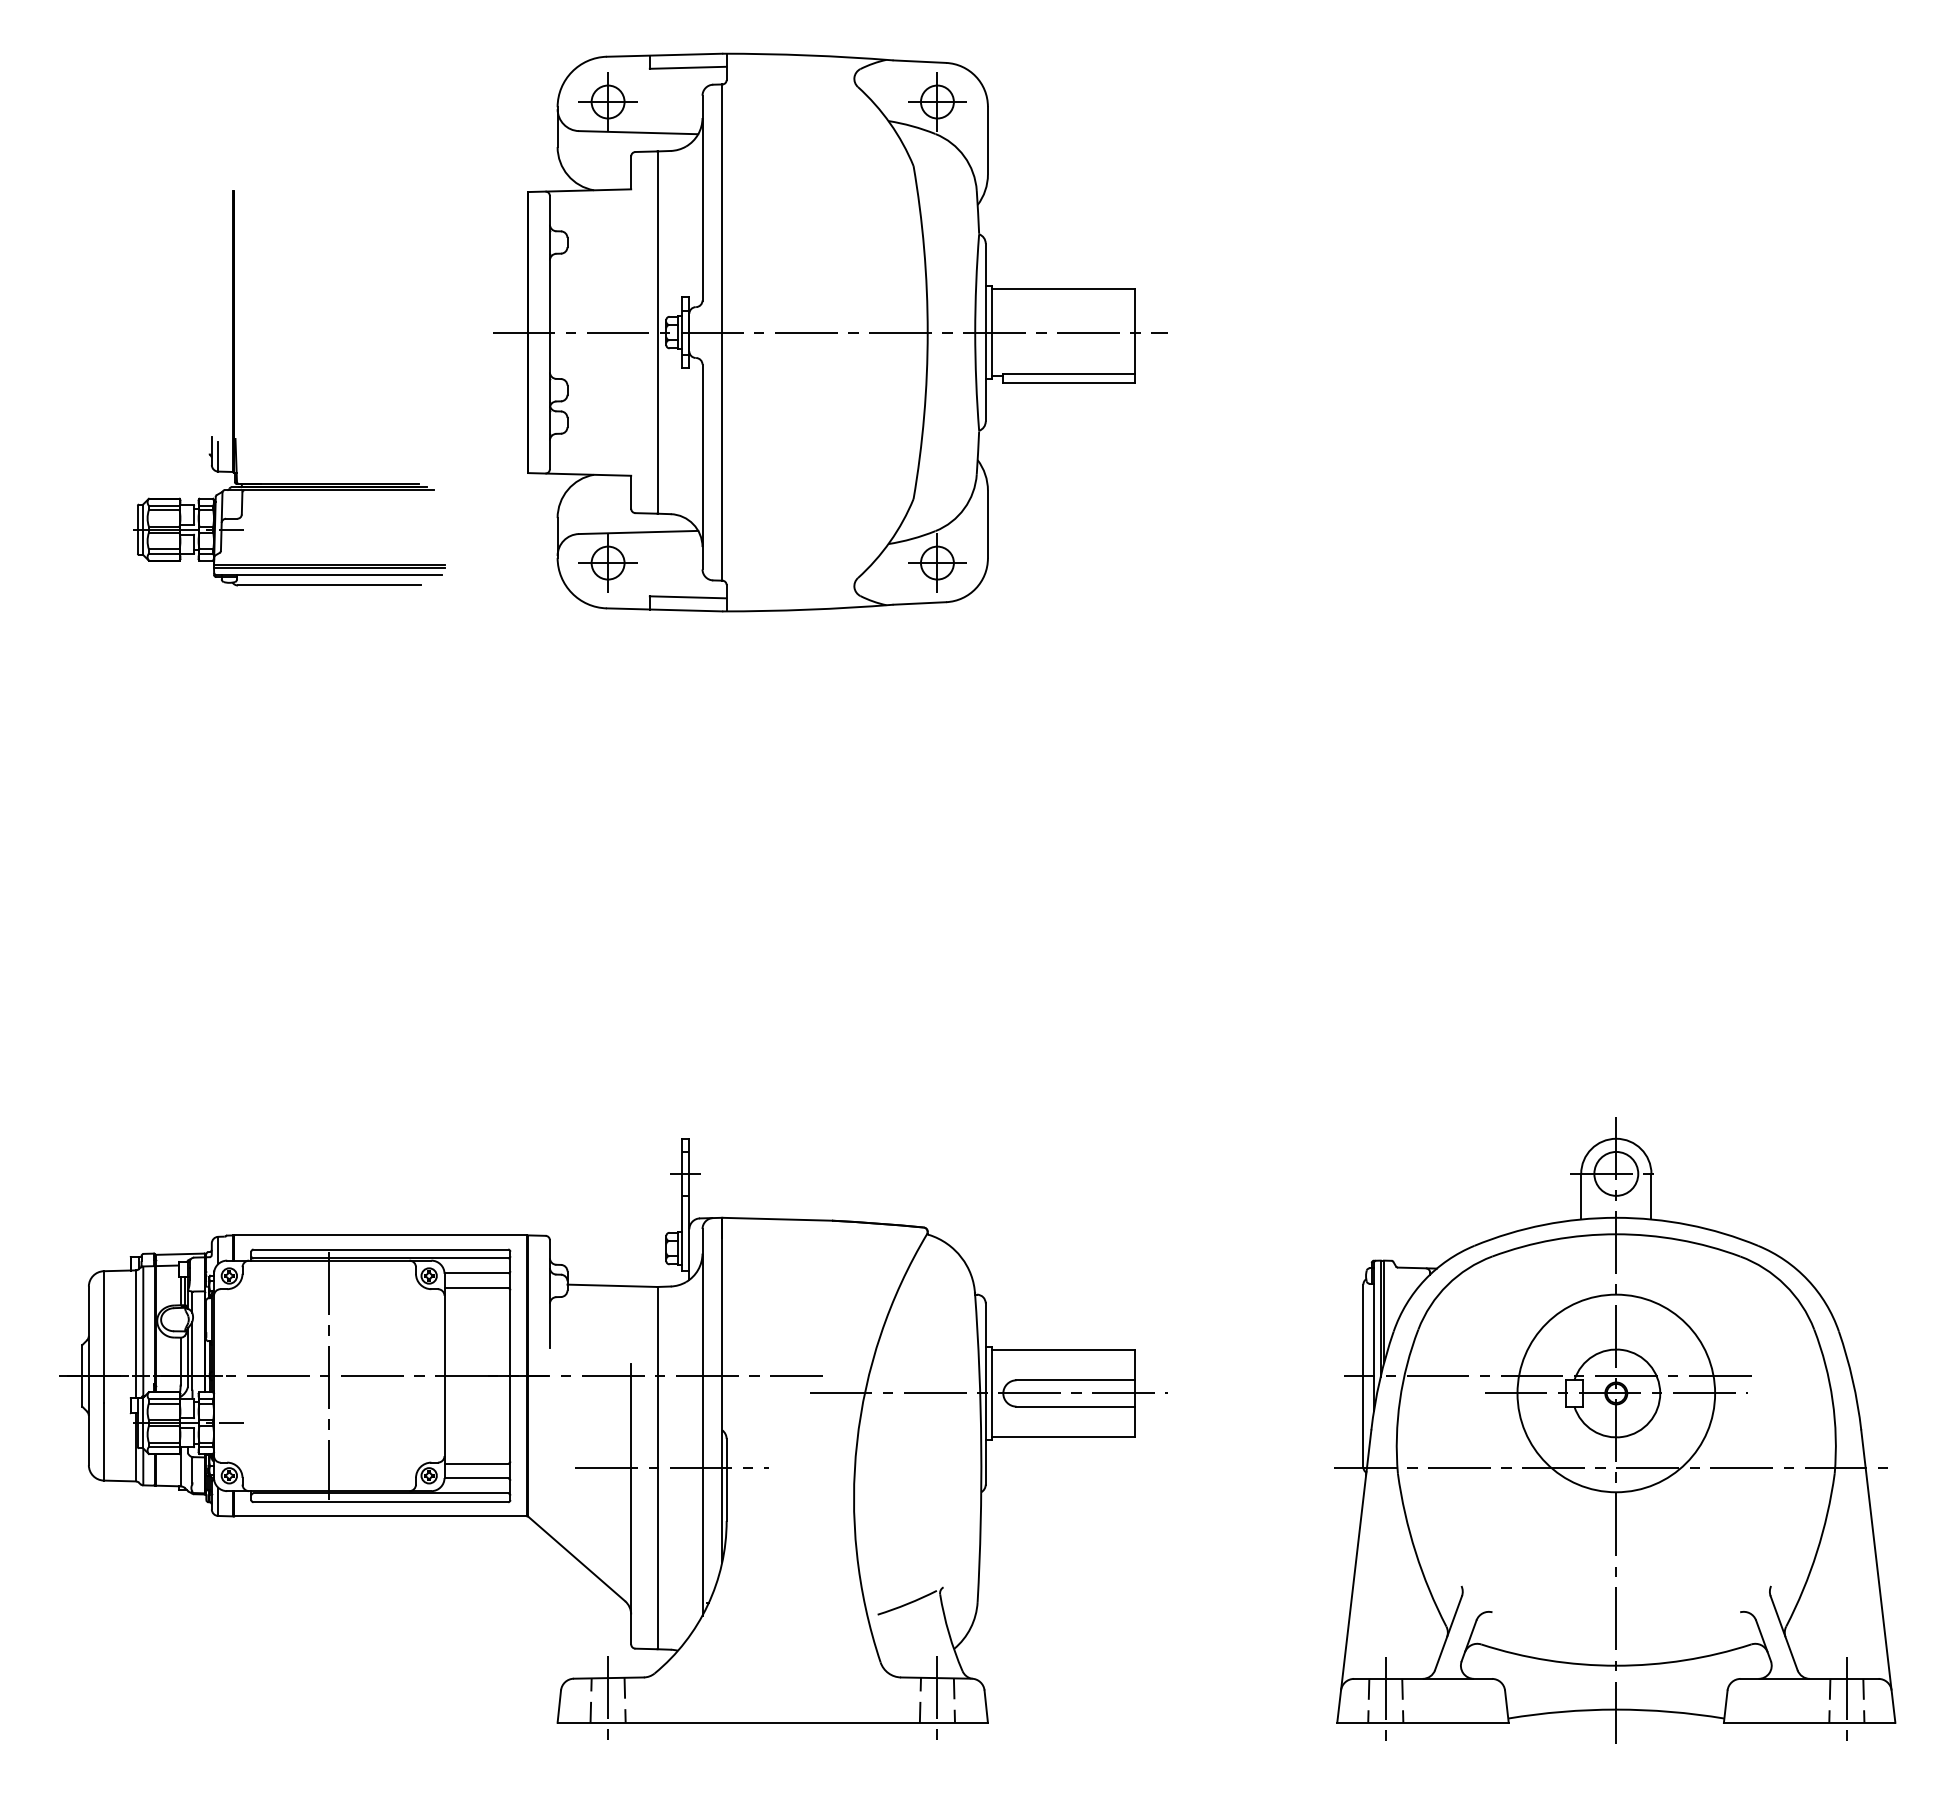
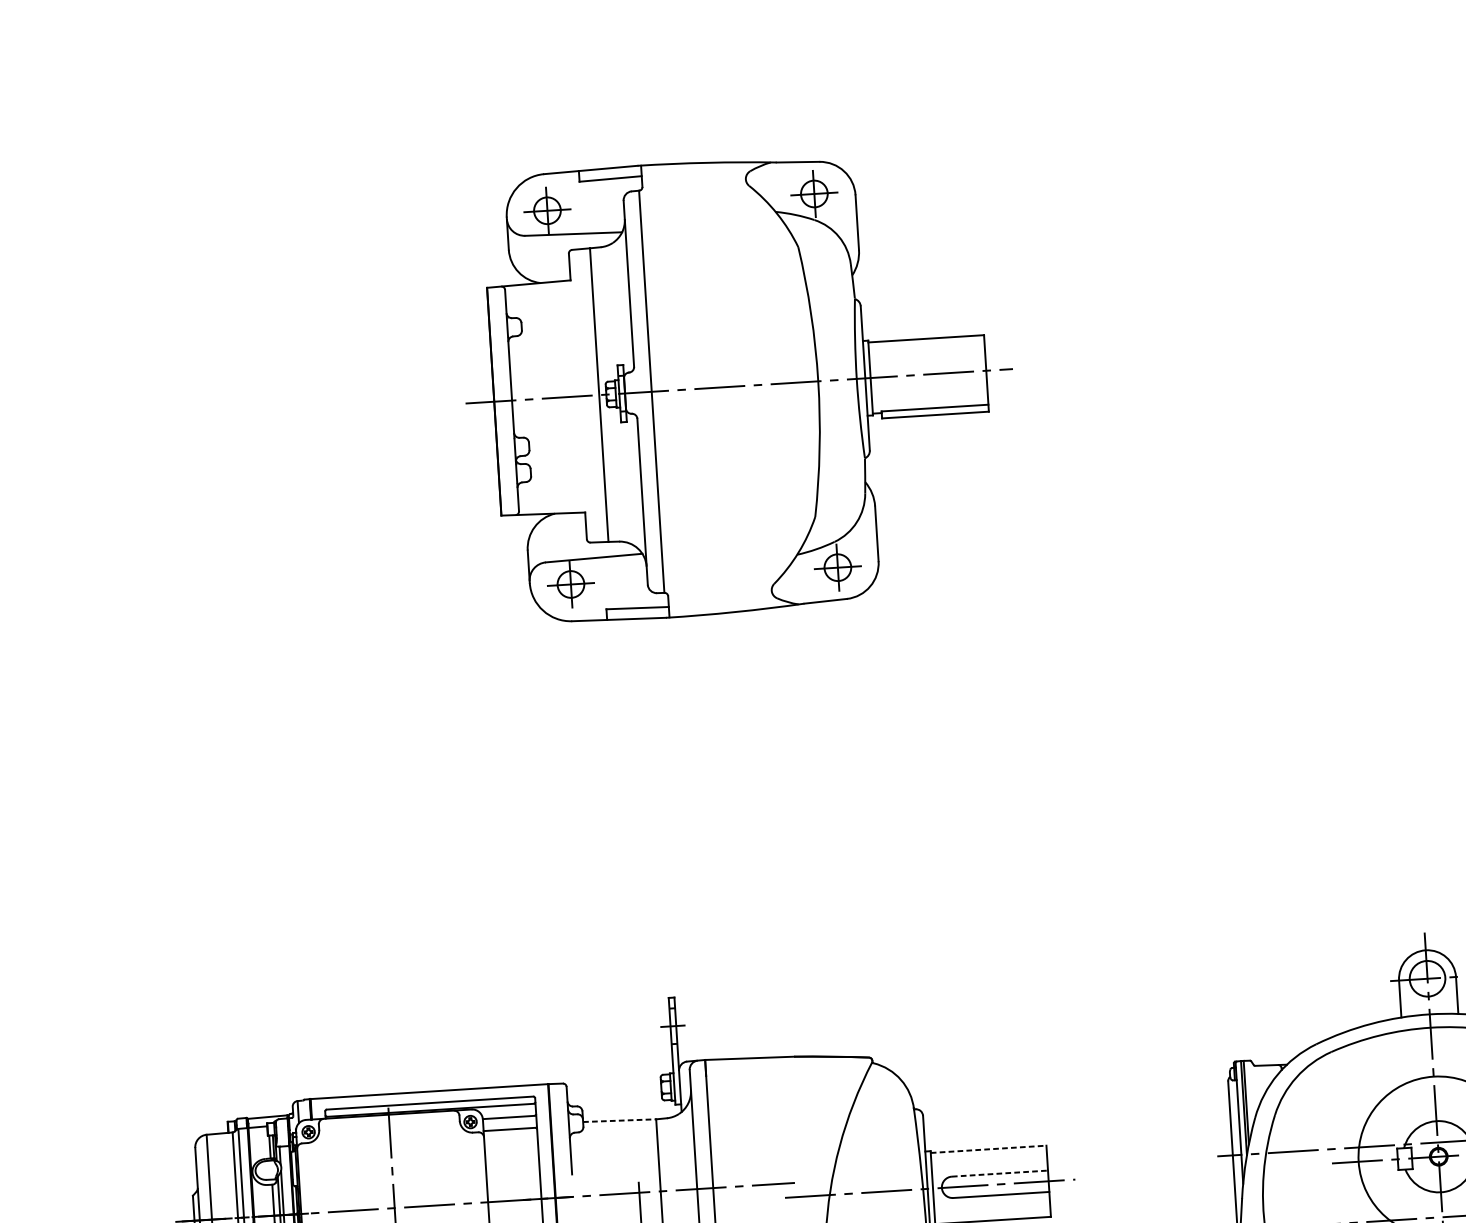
part: (830, 332) -> (739, 386), moved
part: (234, 388) -> (267, 412), removed
line: (613, 1285) -> (620, 1120), solid -> dashed
line: (1064, 1349) -> (989, 1149), solid -> dashed
line: (1076, 1380) -> (1000, 1173), solid -> dashed

